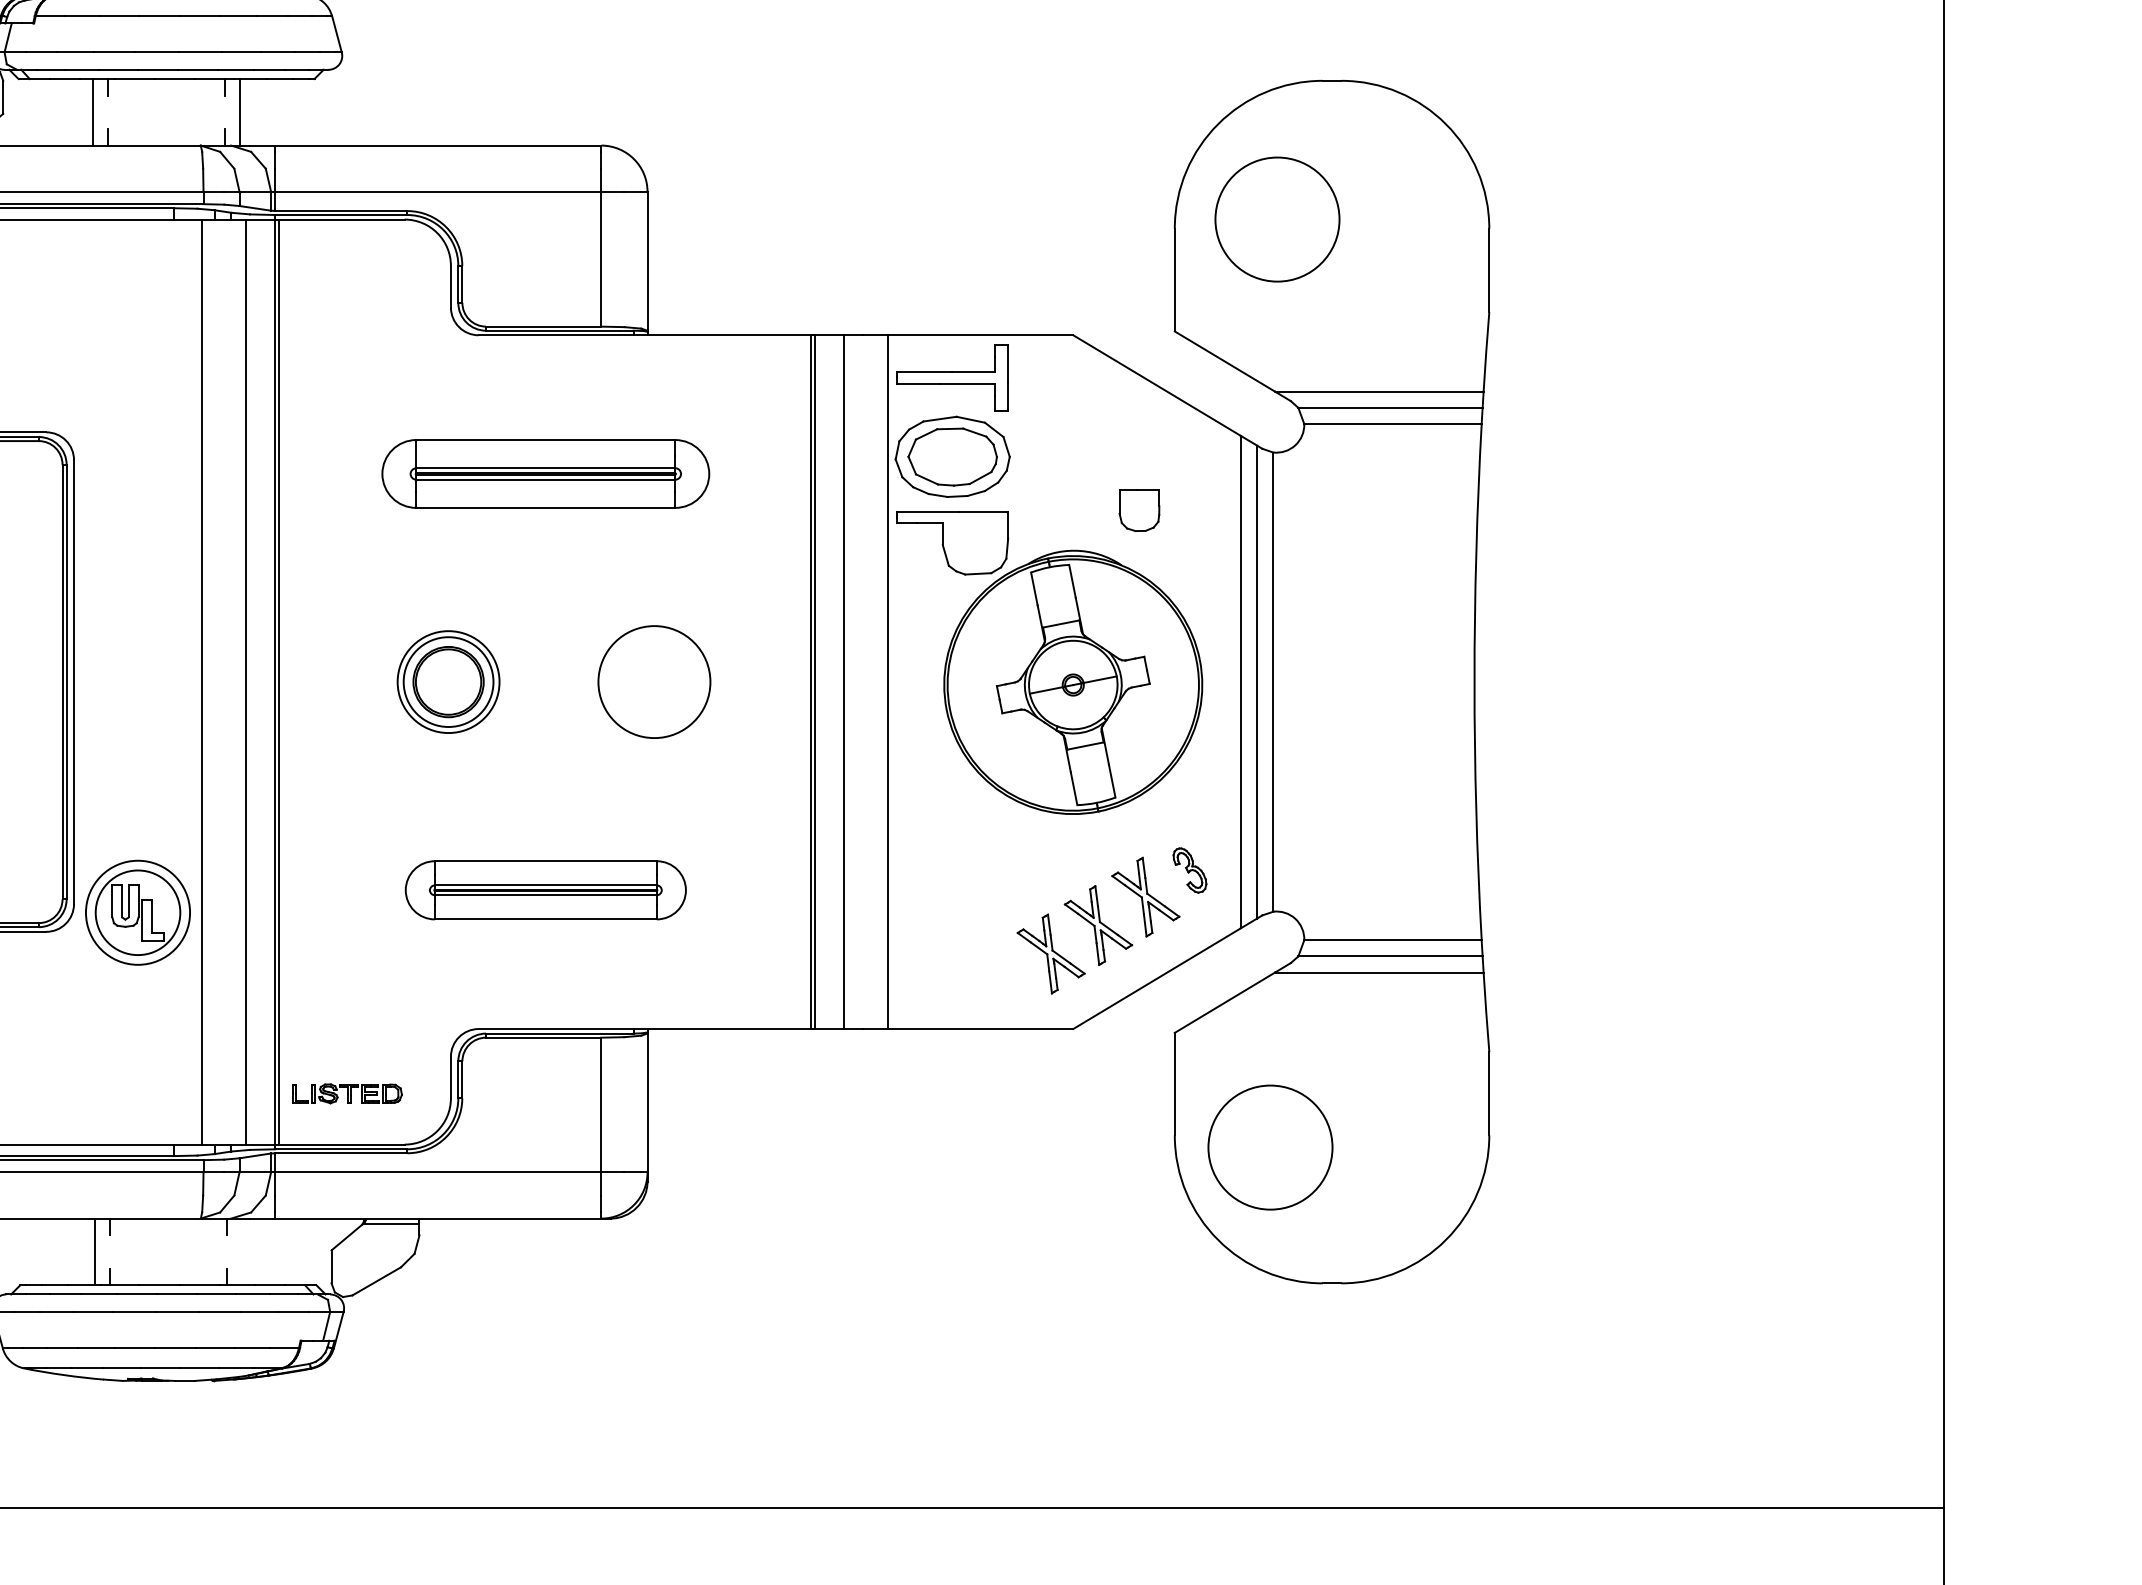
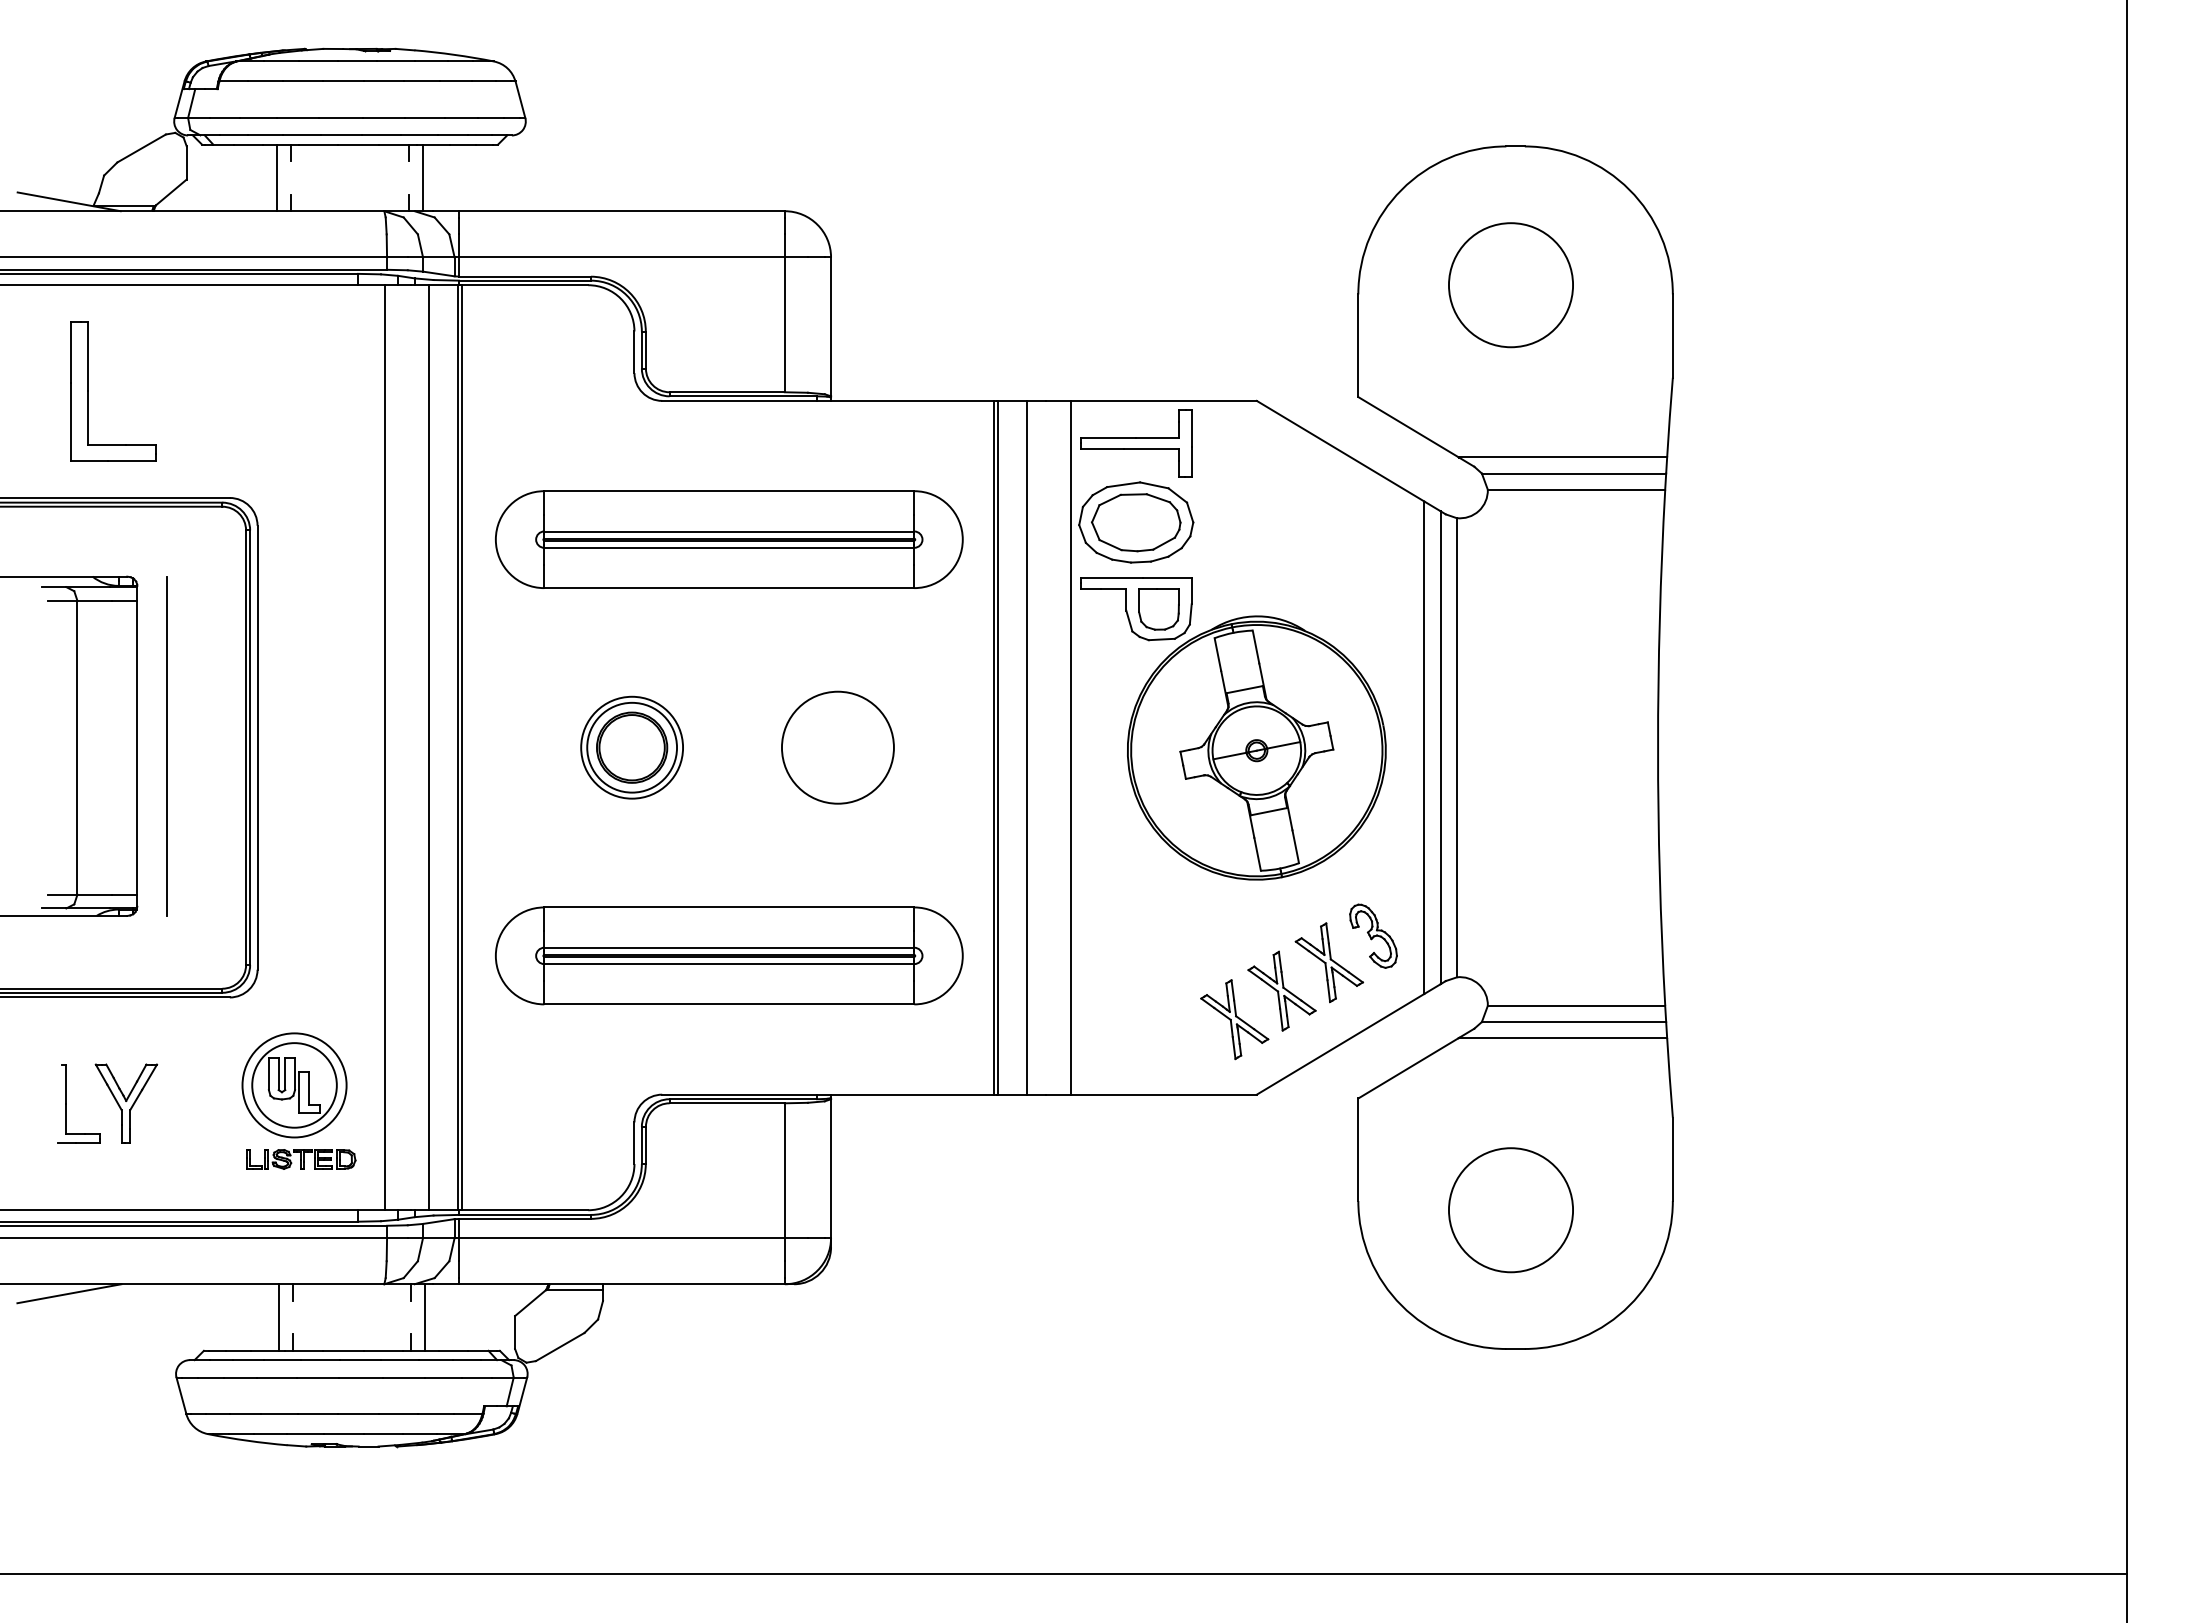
circle: (1276, 219) -> (1510, 285), moved
part: (545, 473) -> (729, 539), size x1.43
part: (1138, 510) -> (1158, 609), moved
part: (1189, 869) -> (1373, 935), size x1.43
part: (545, 889) -> (729, 955), size x1.67
part: (137, 912) -> (294, 1085), moved
part: (347, 1093) -> (301, 1159), moved
circle: (1269, 1147) -> (1510, 1210), moved
line: (240, 1251) -> (424, 1317), added

